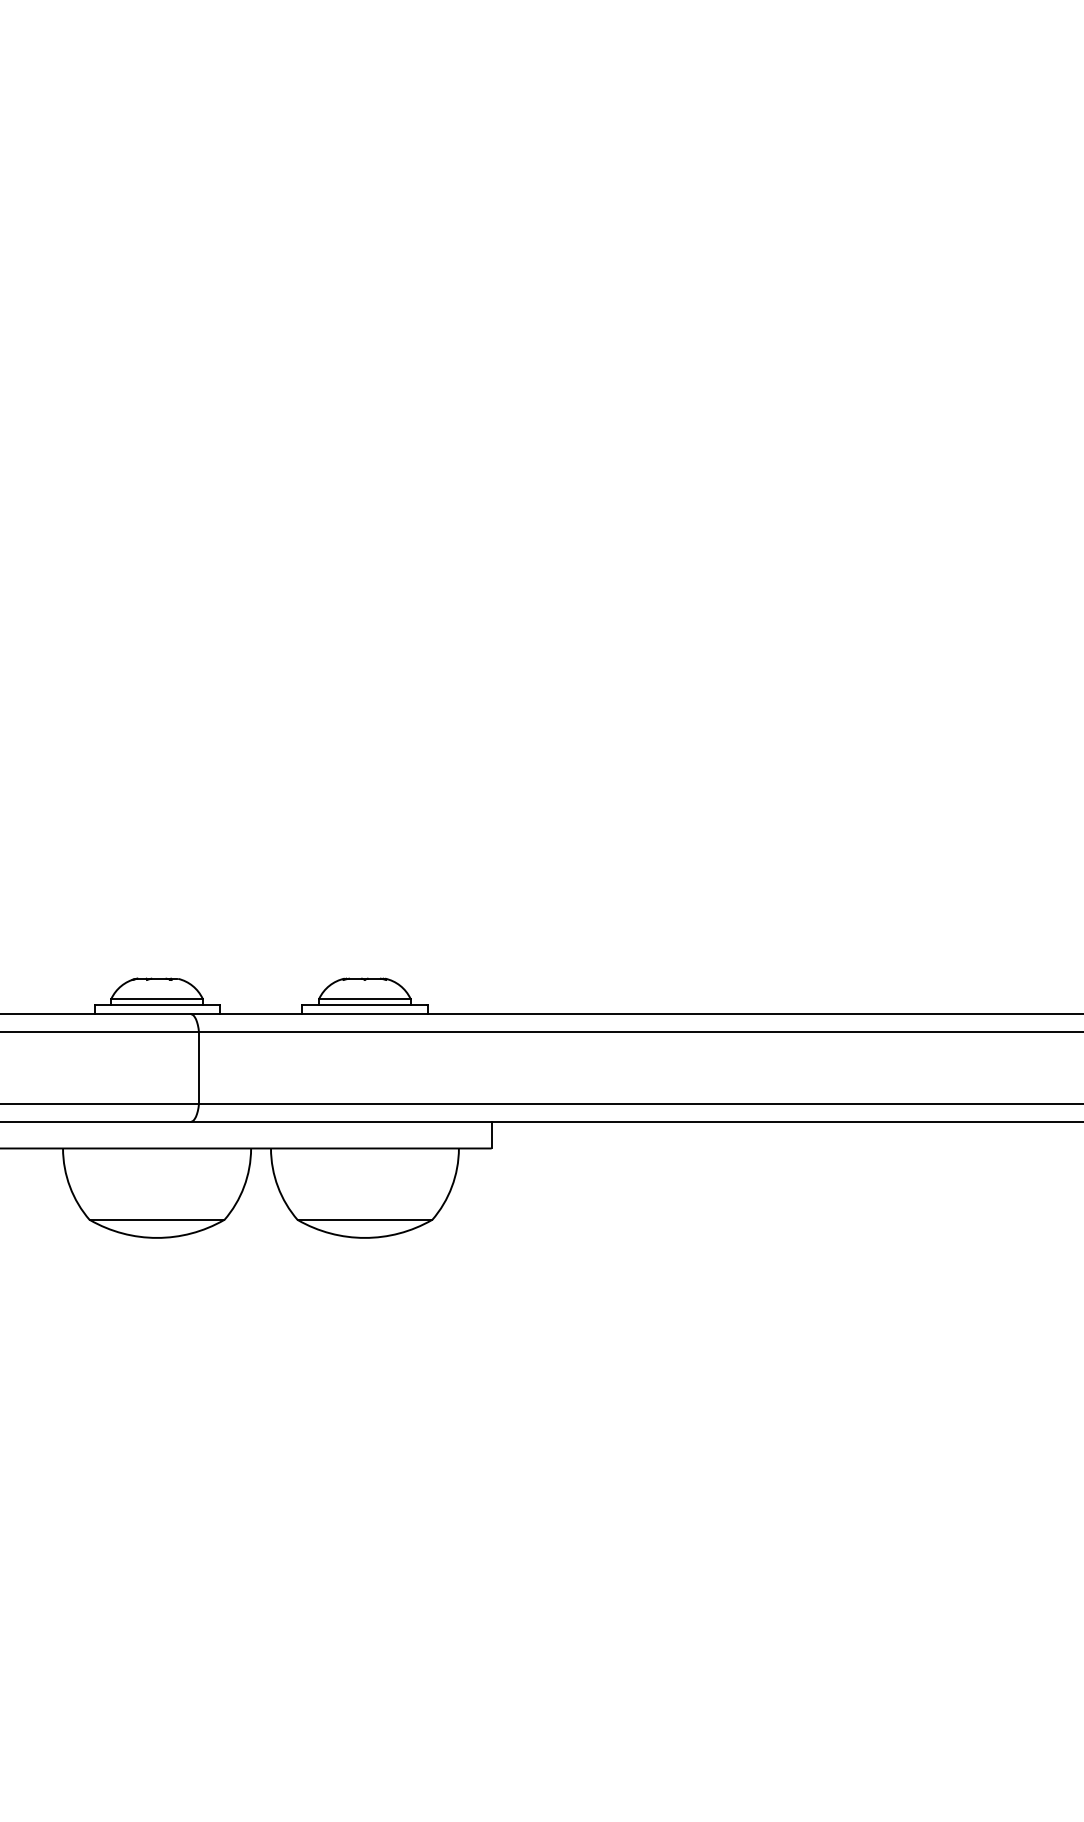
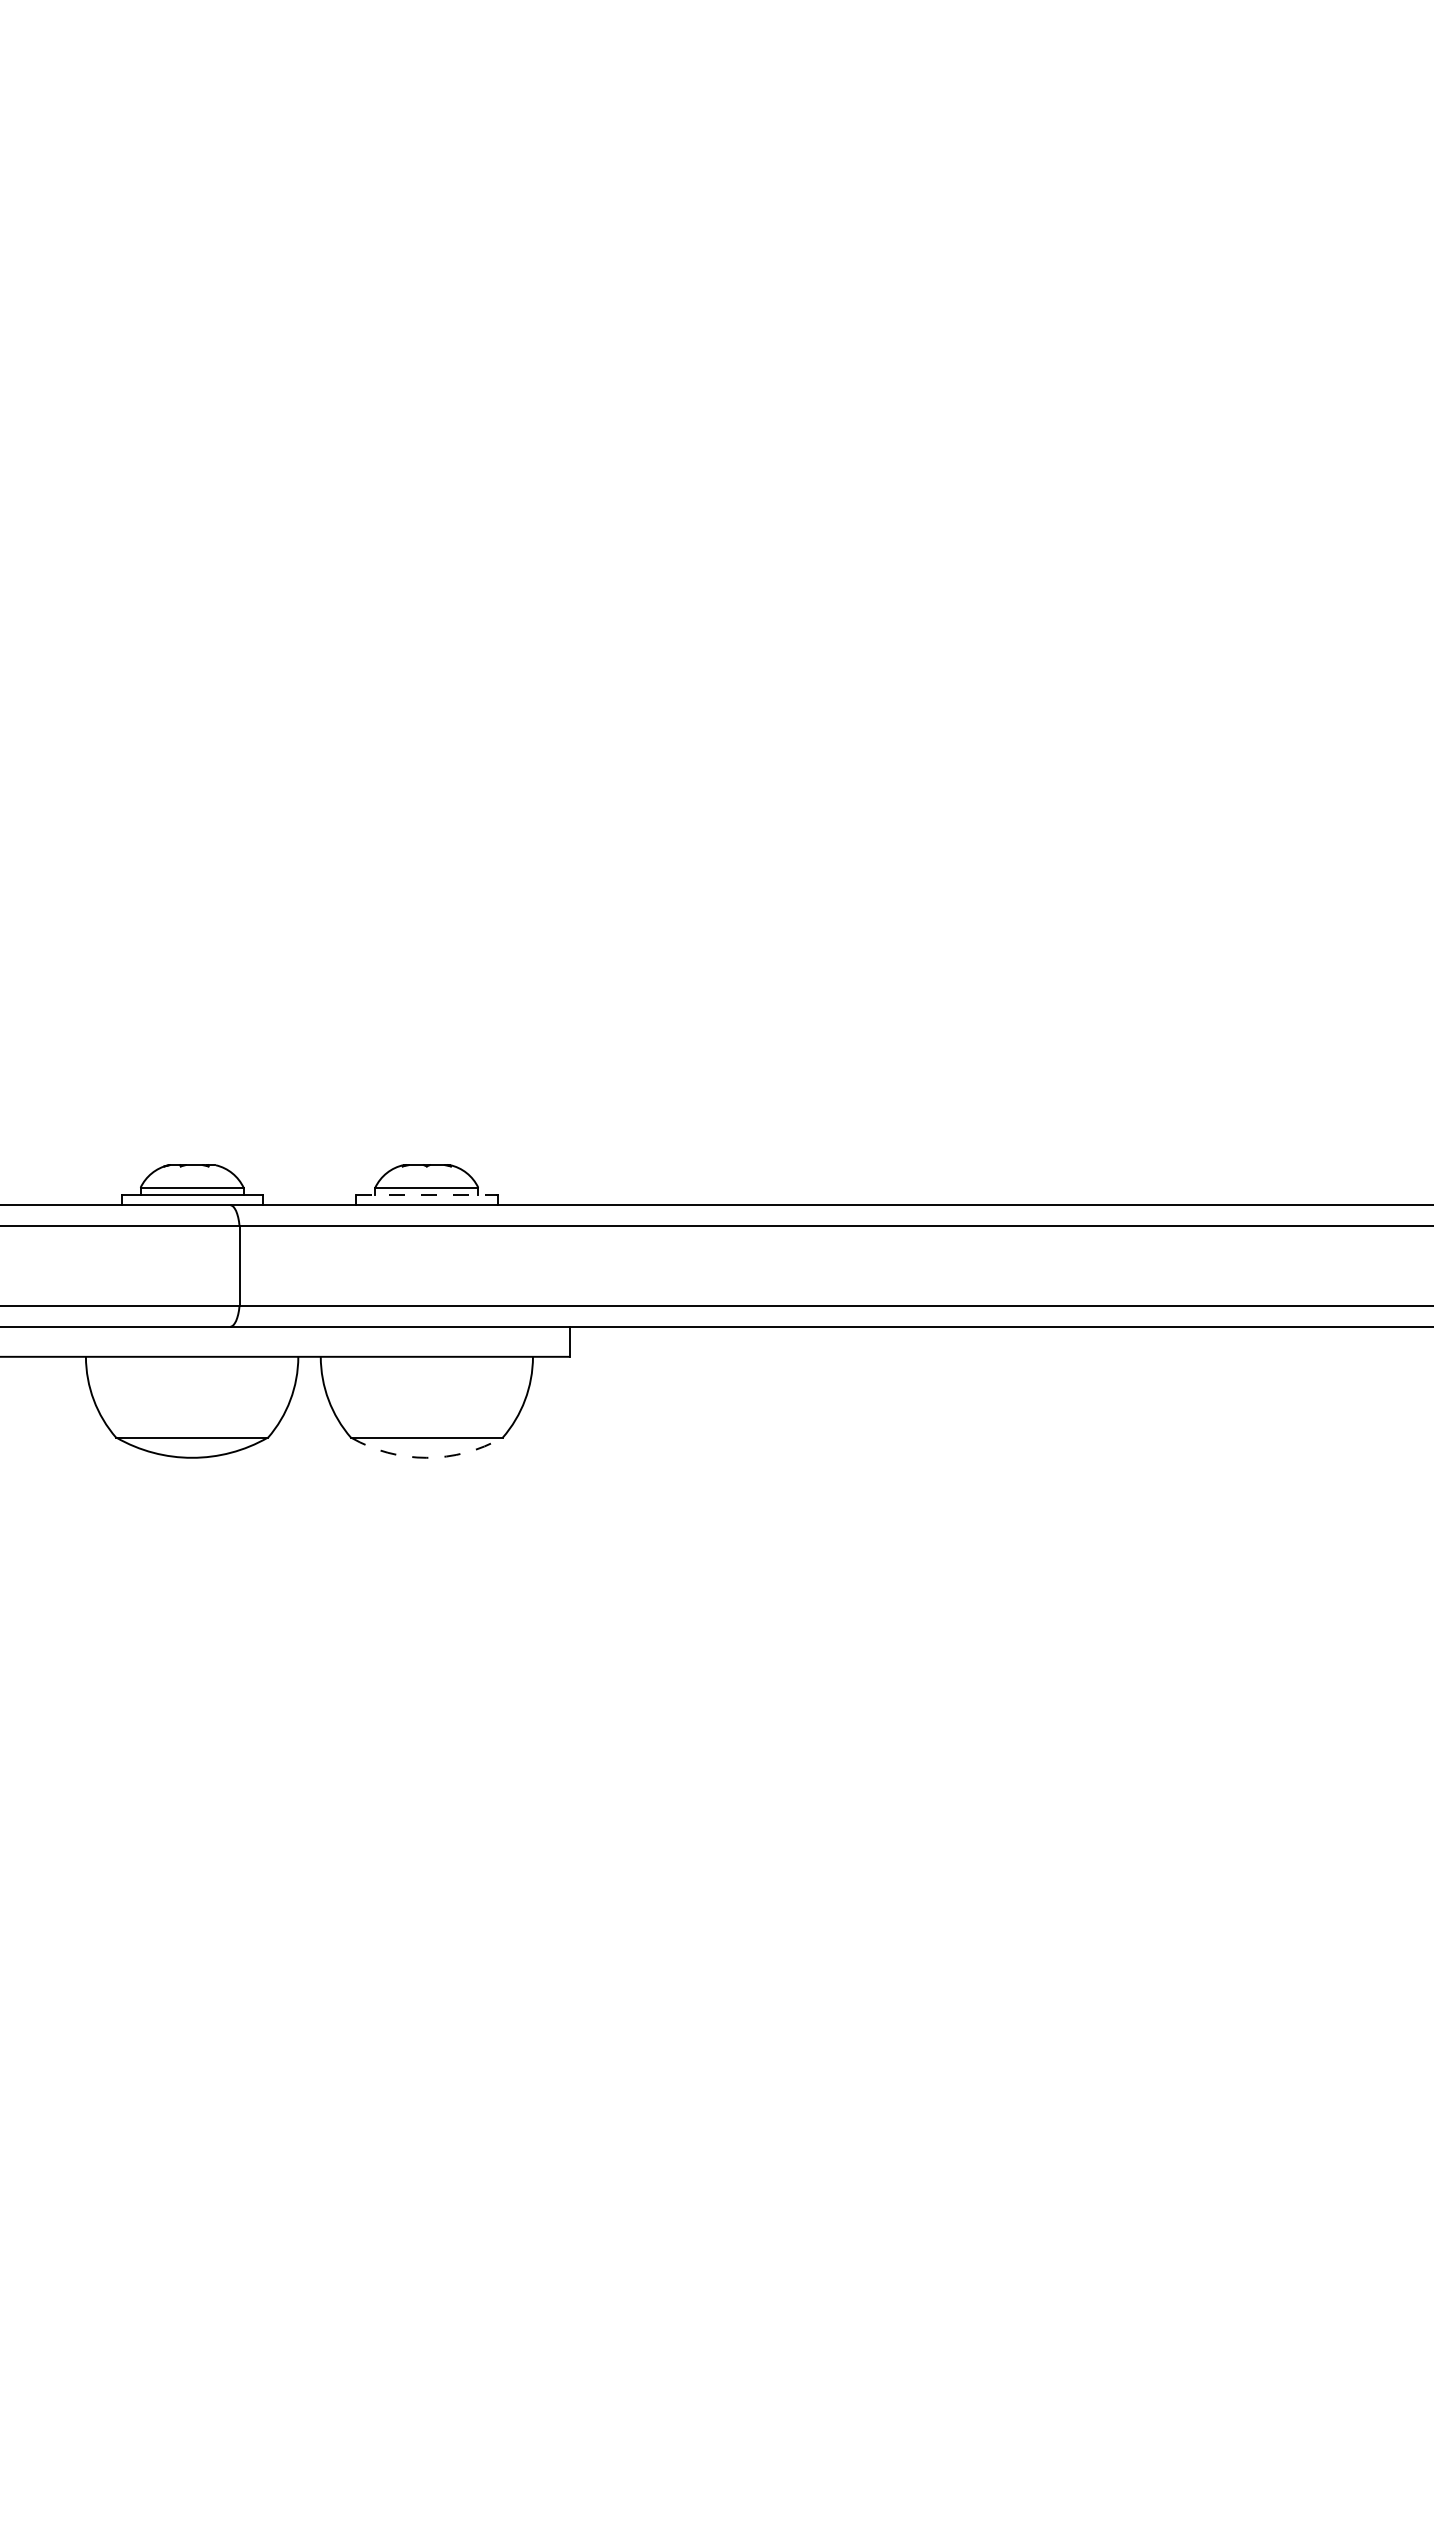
line: (364, 1005) -> (426, 1195), solid -> dashed
arc: (364, 1237) -> (426, 1457), solid -> dashed

